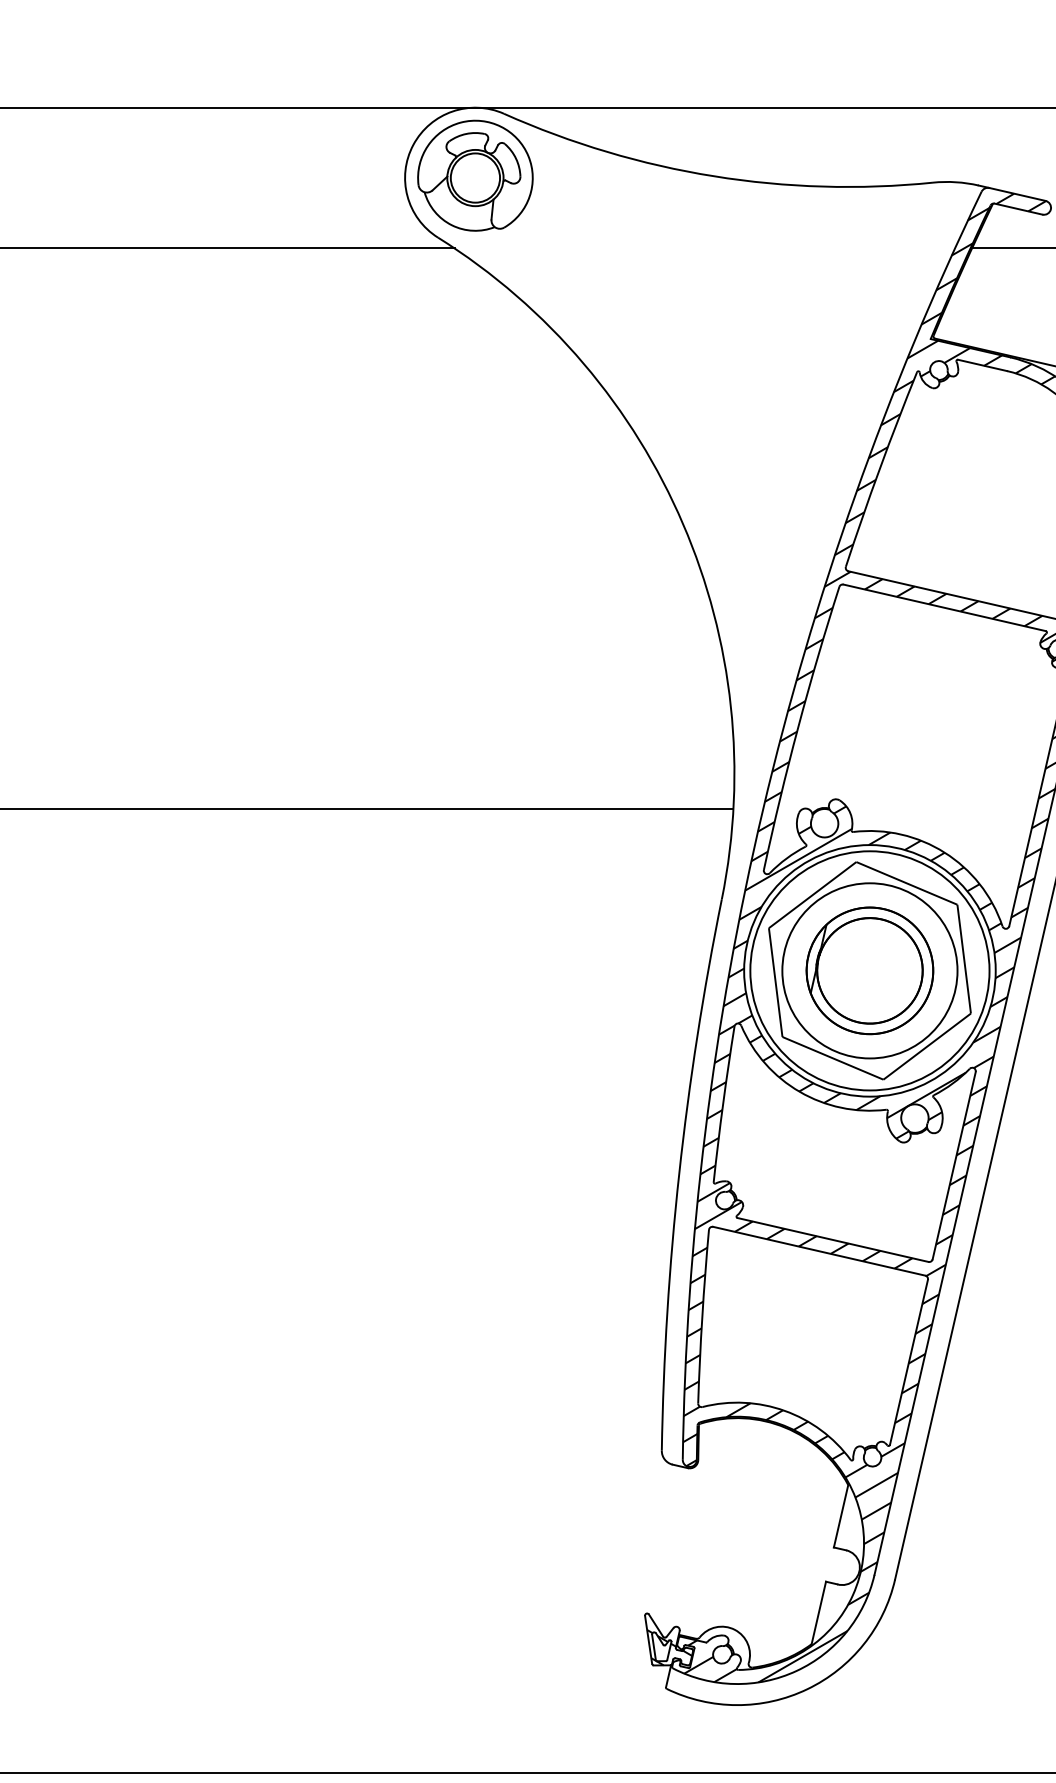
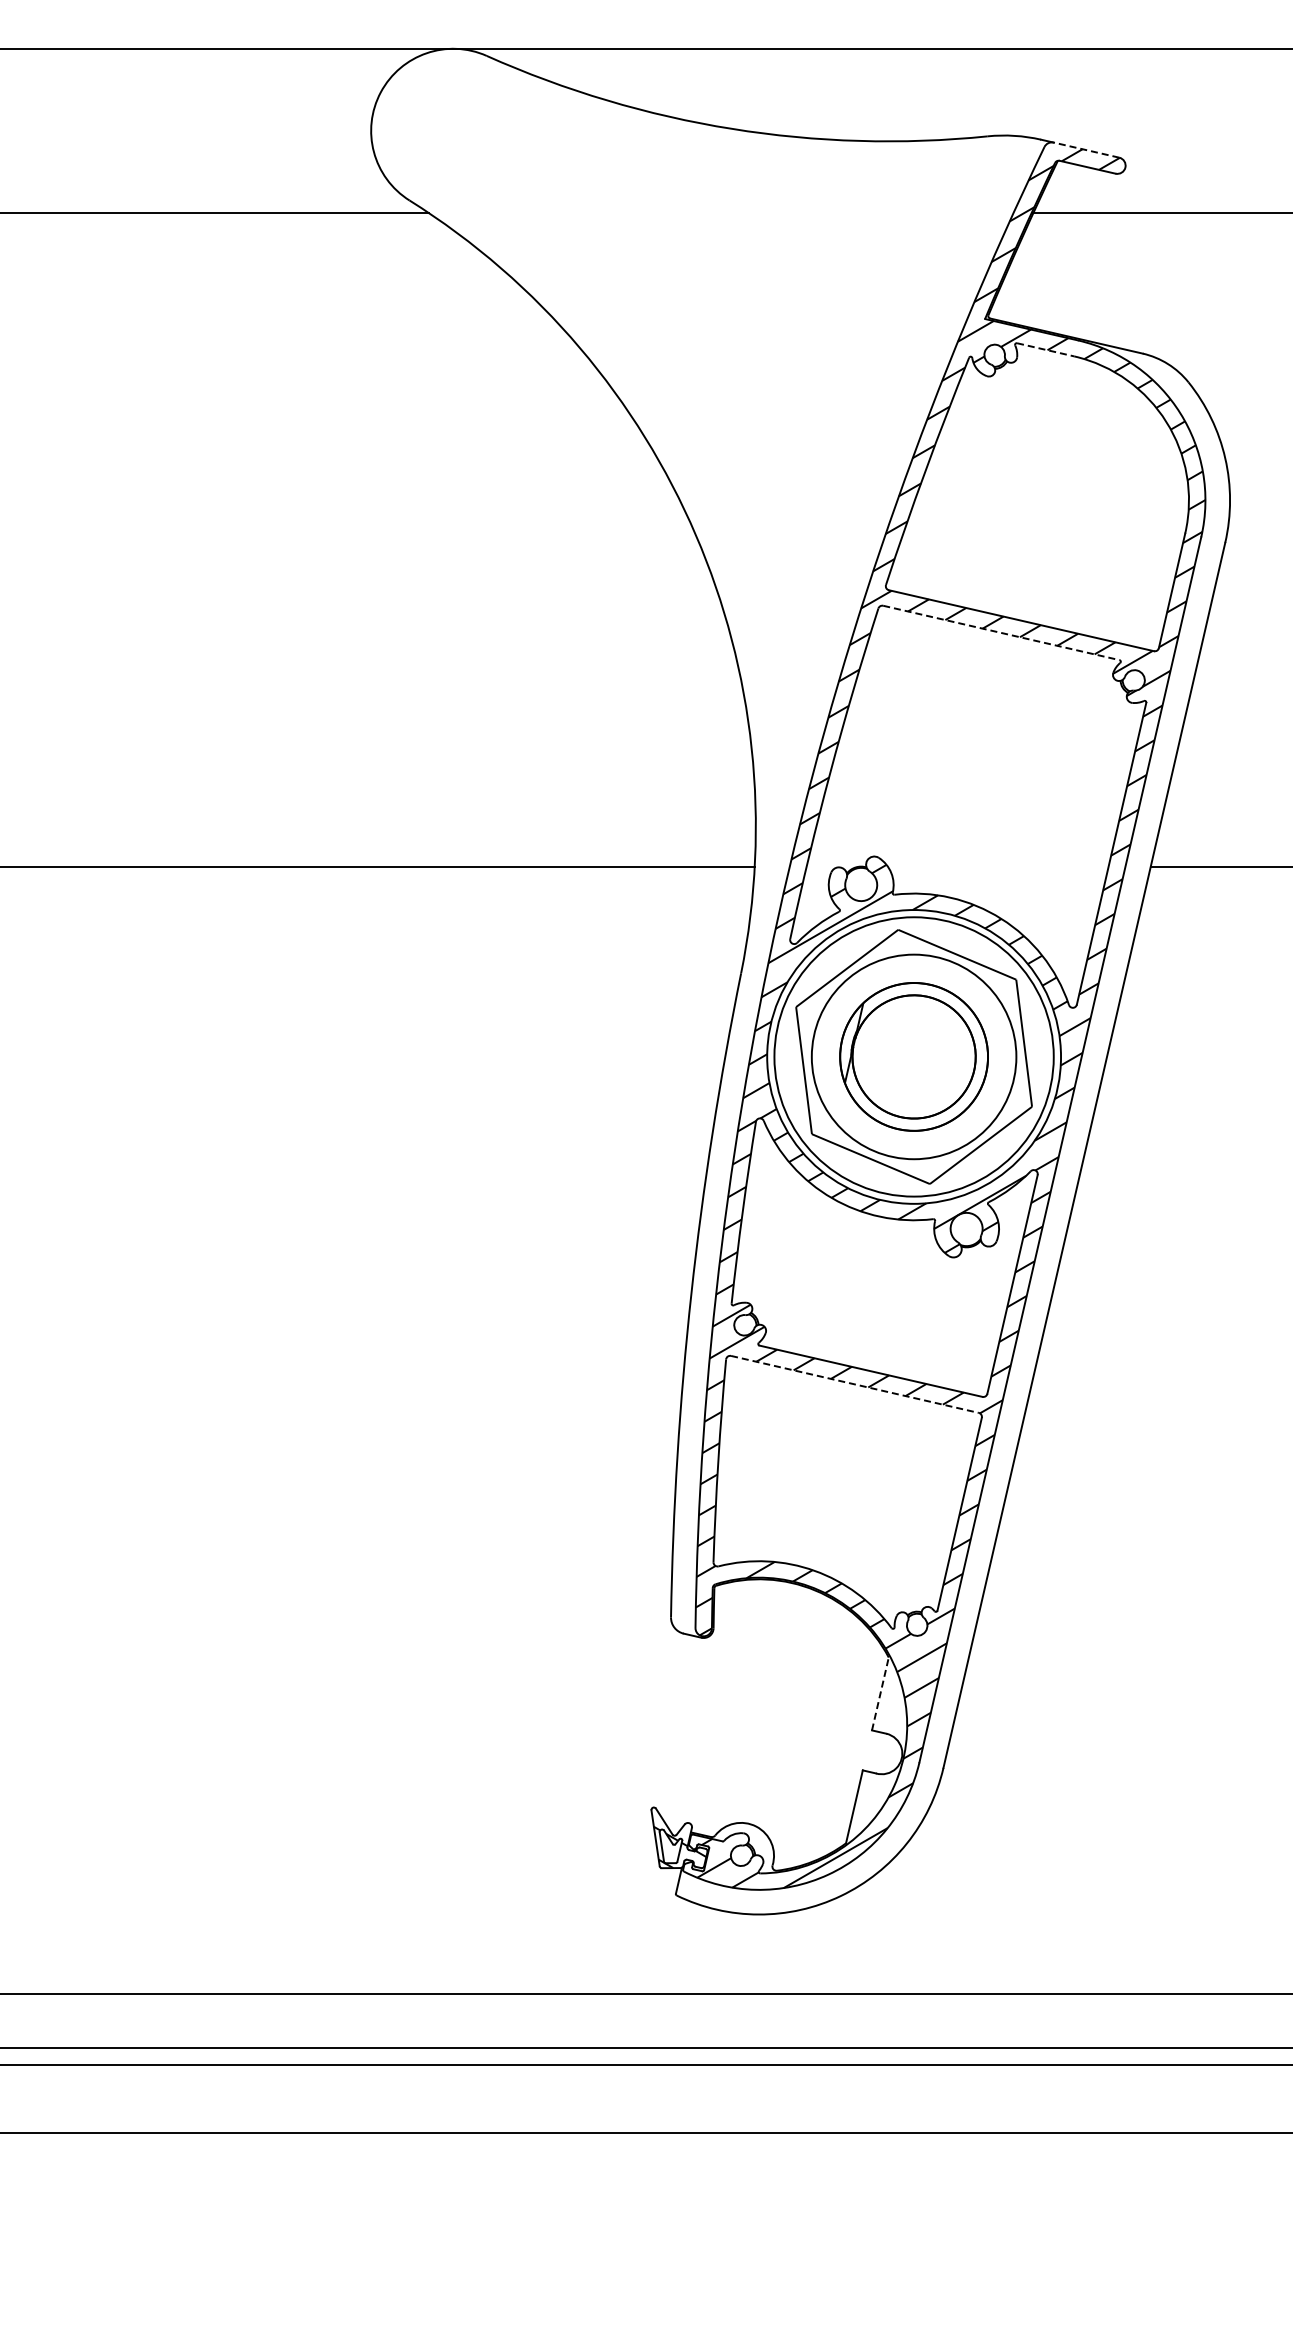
part: (475, 175) -> (453, 128), removed
line: (1017, 194) -> (1086, 150), solid -> dashed
line: (983, 365) -> (1046, 349), solid -> dashed
line: (944, 608) -> (1001, 633), solid -> dashed
line: (819, 1251) -> (855, 1384), solid -> dashed
line: (841, 1515) -> (880, 1693), solid -> dashed

